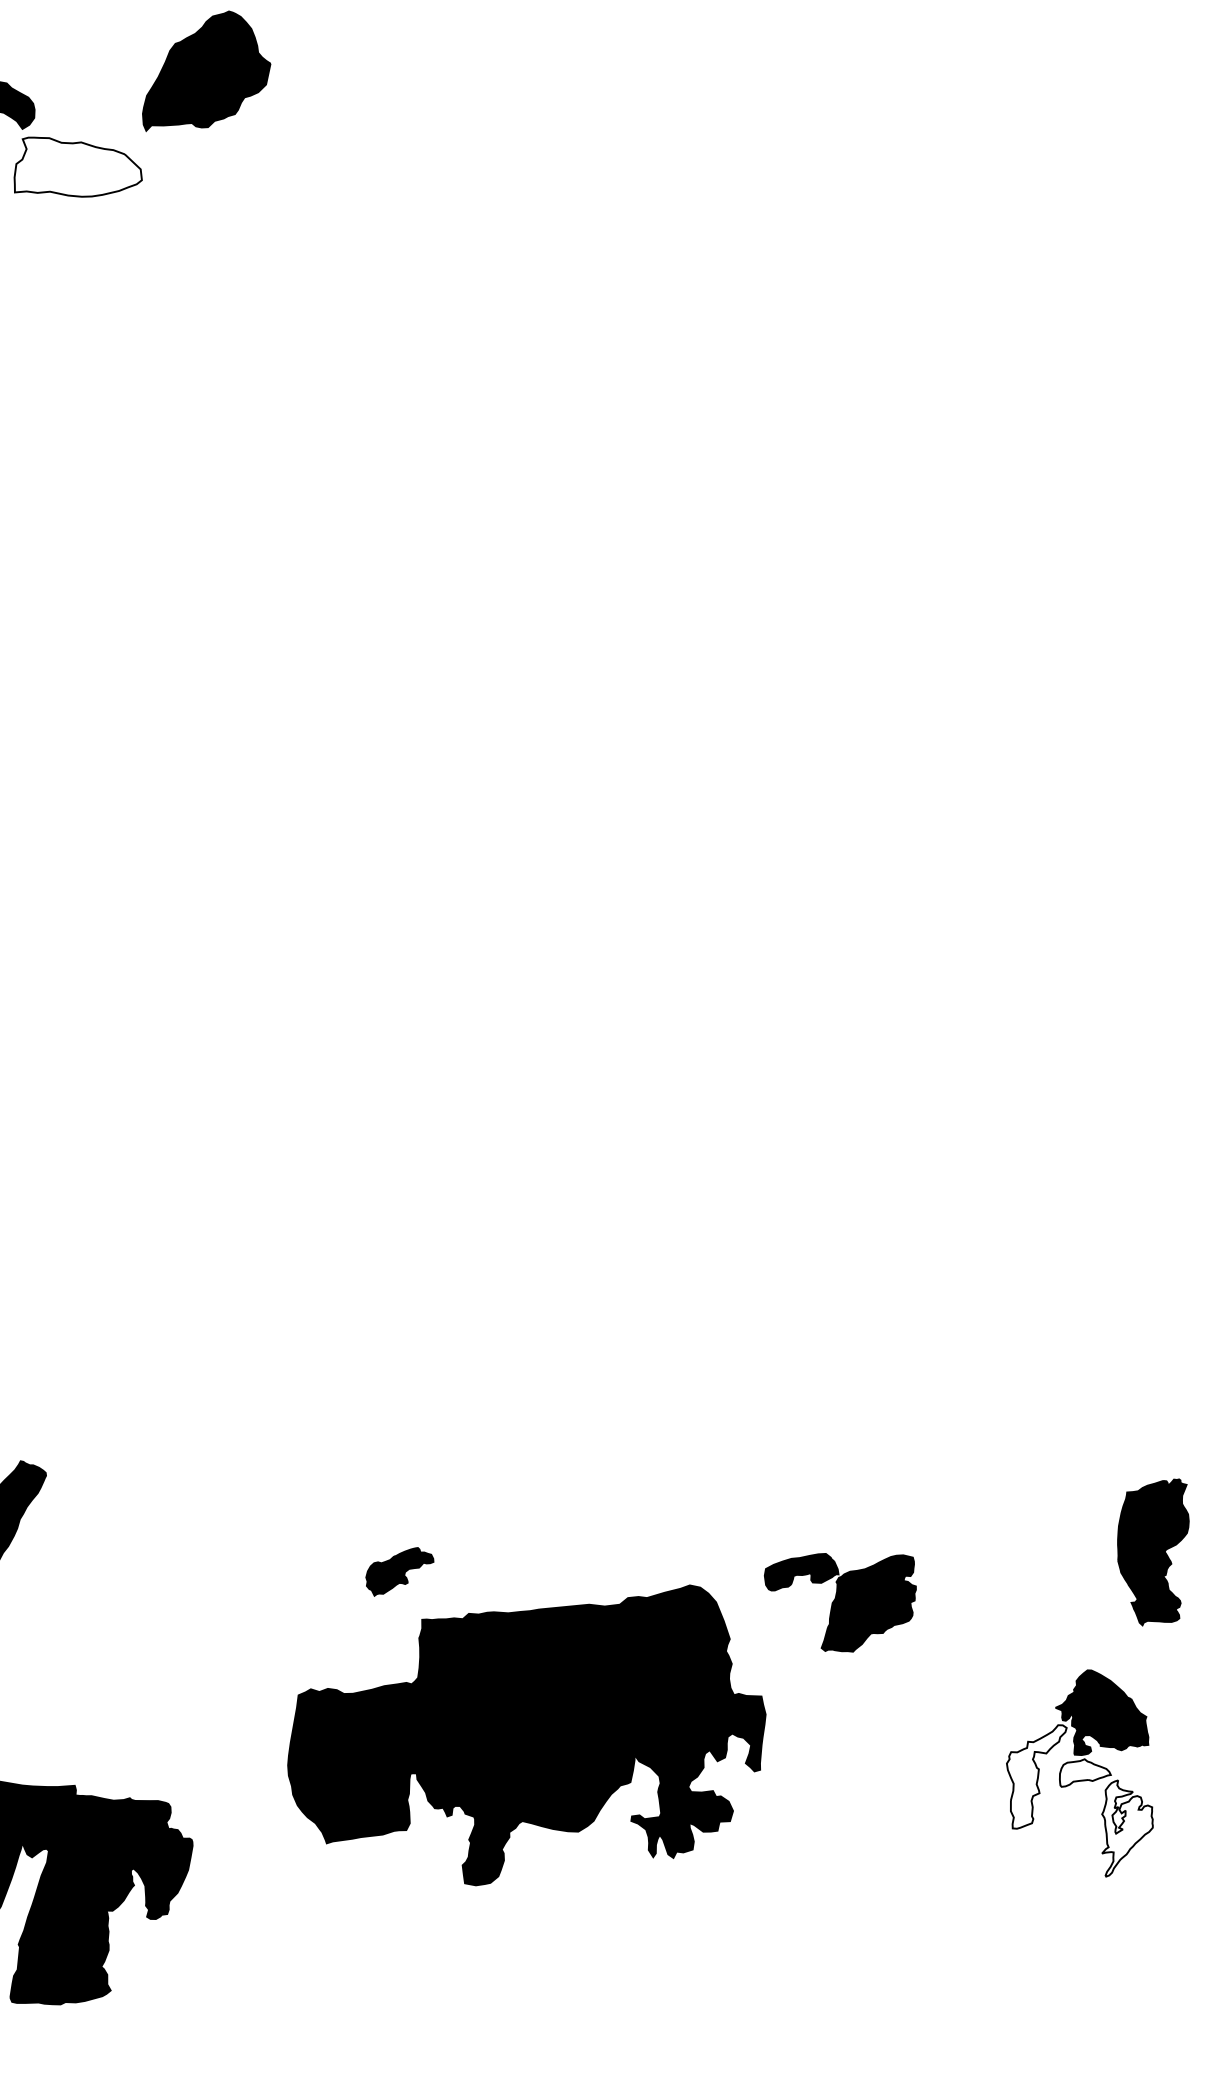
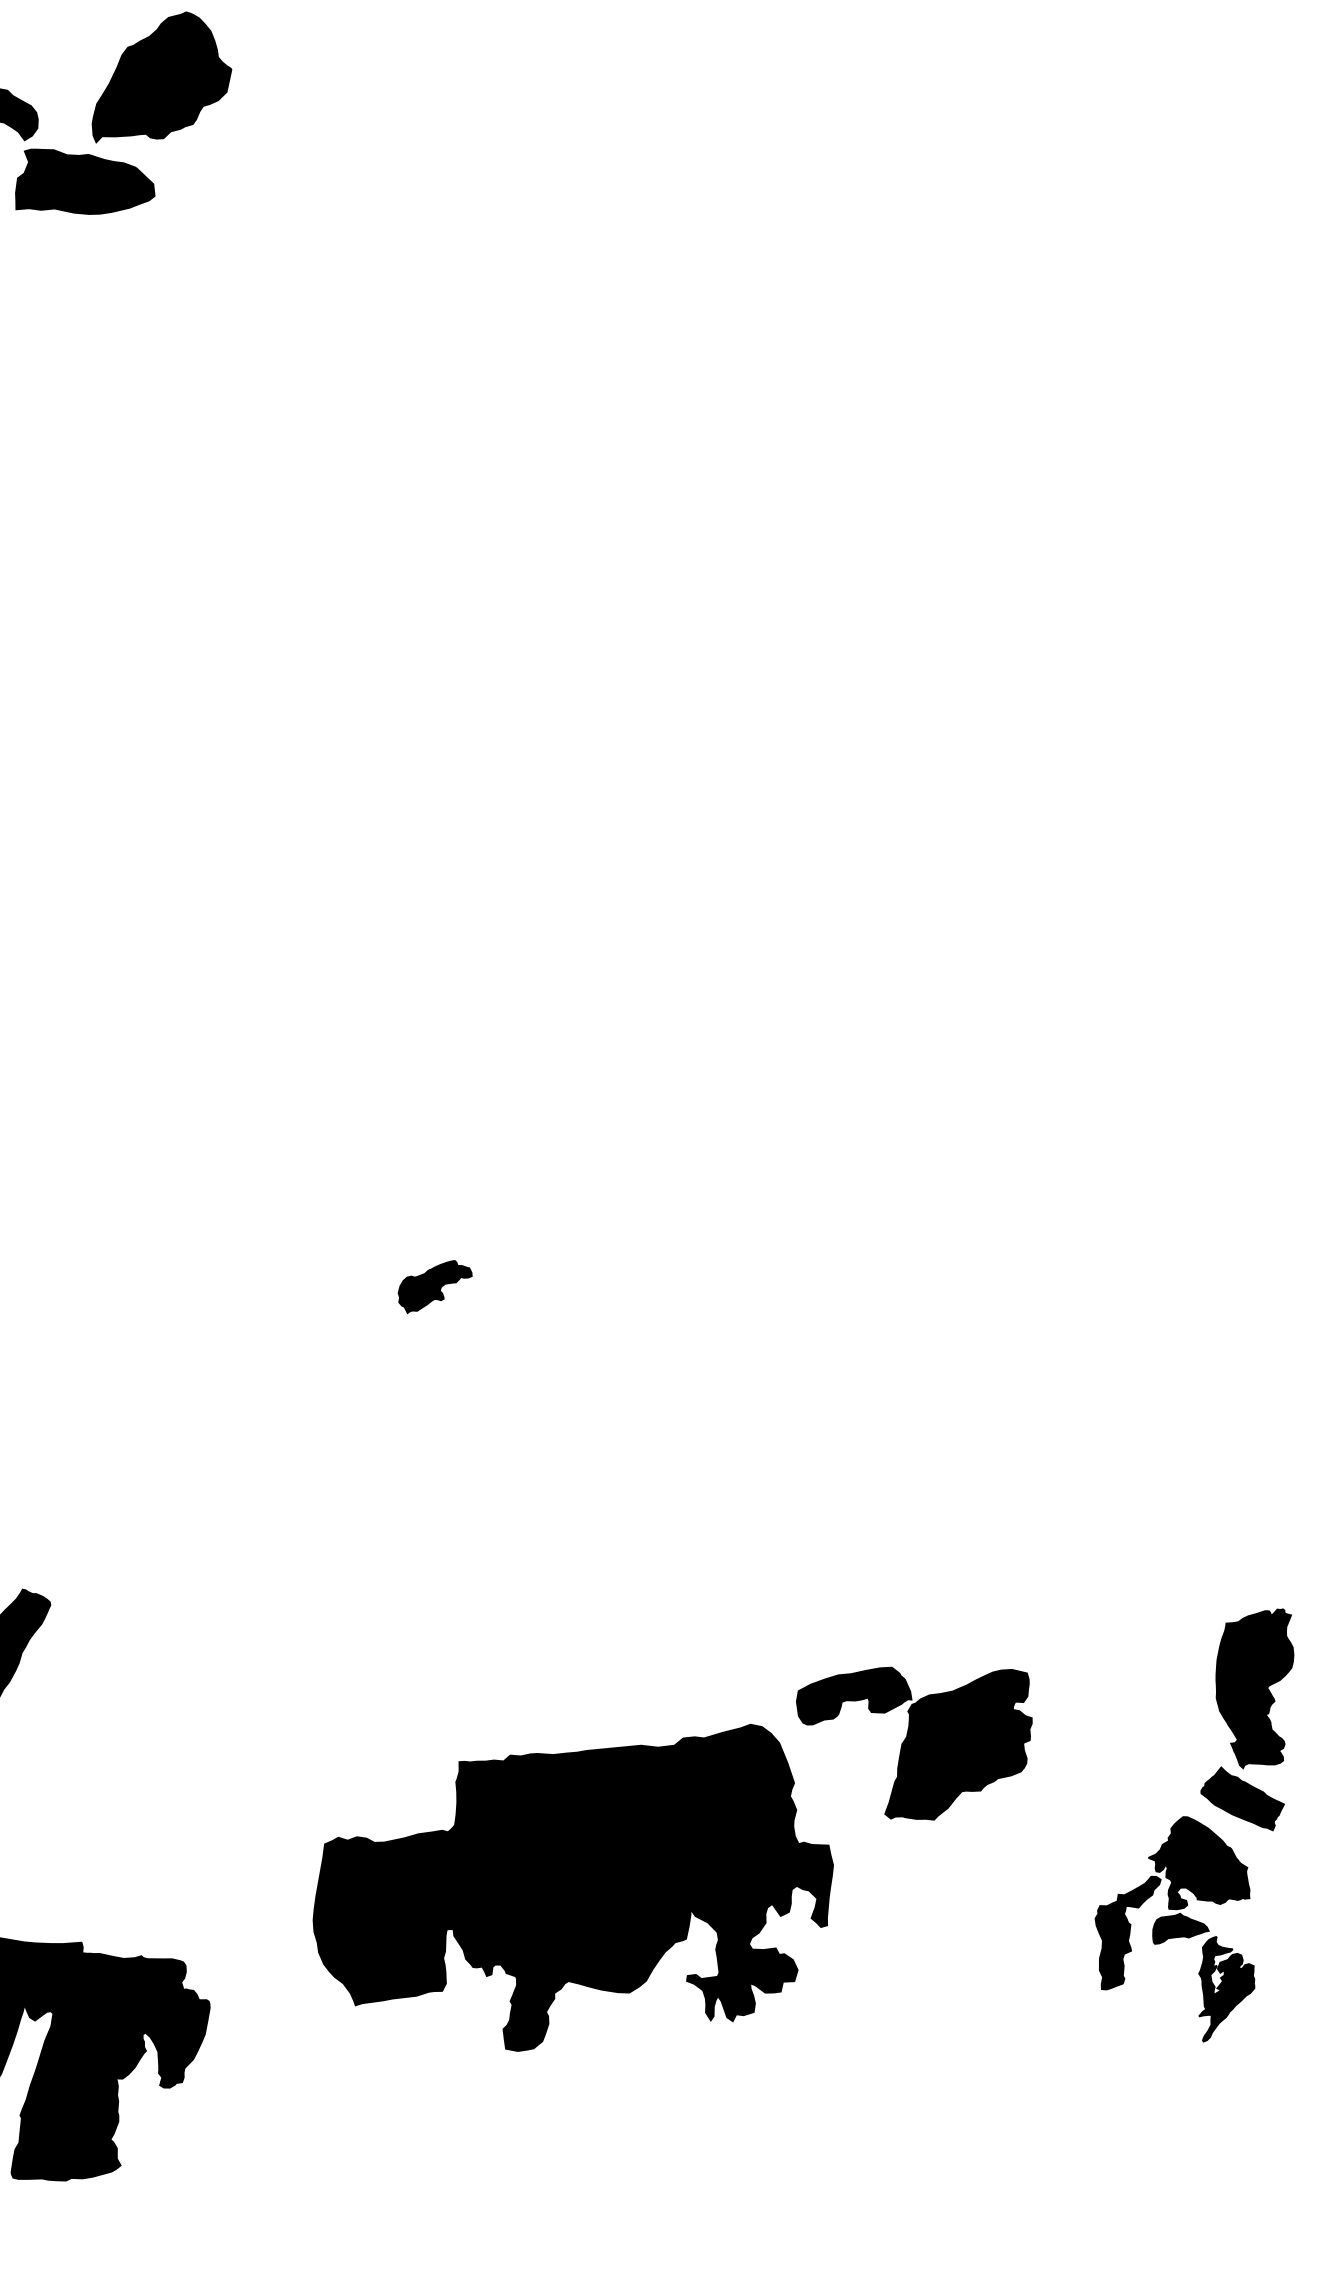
part: (206, 71) -> (161, 77), moved
fill: (78, 166) -> (85, 181), added
part: (399, 1572) -> (434, 1287), moved
part: (840, 1602) -> (914, 1743), size x1.43
part: (1141, 1653) -> (1242, 1798), added
fill: (1084, 1772) -> (1180, 1928), added
fill: (1036, 1776) -> (1127, 1932), added
fill: (1127, 1827) -> (1226, 1988), added

